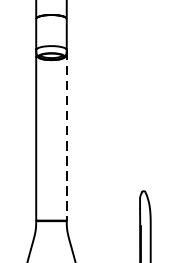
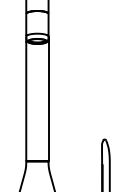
line: (66, 136) -> (48, 99), dashed -> solid

